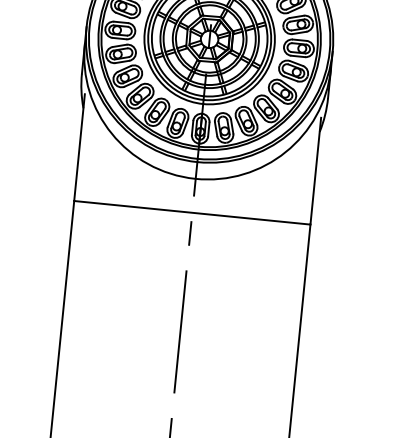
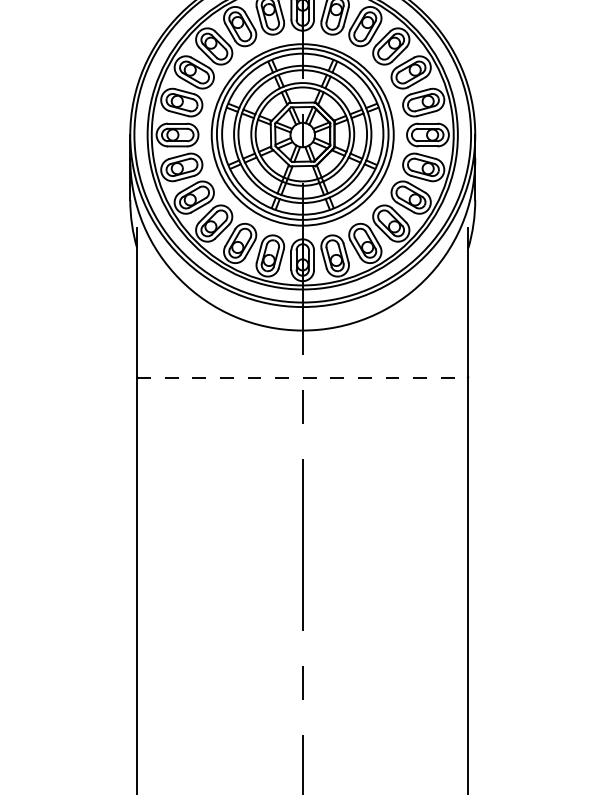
line: (192, 213) -> (302, 378), solid -> dashed

